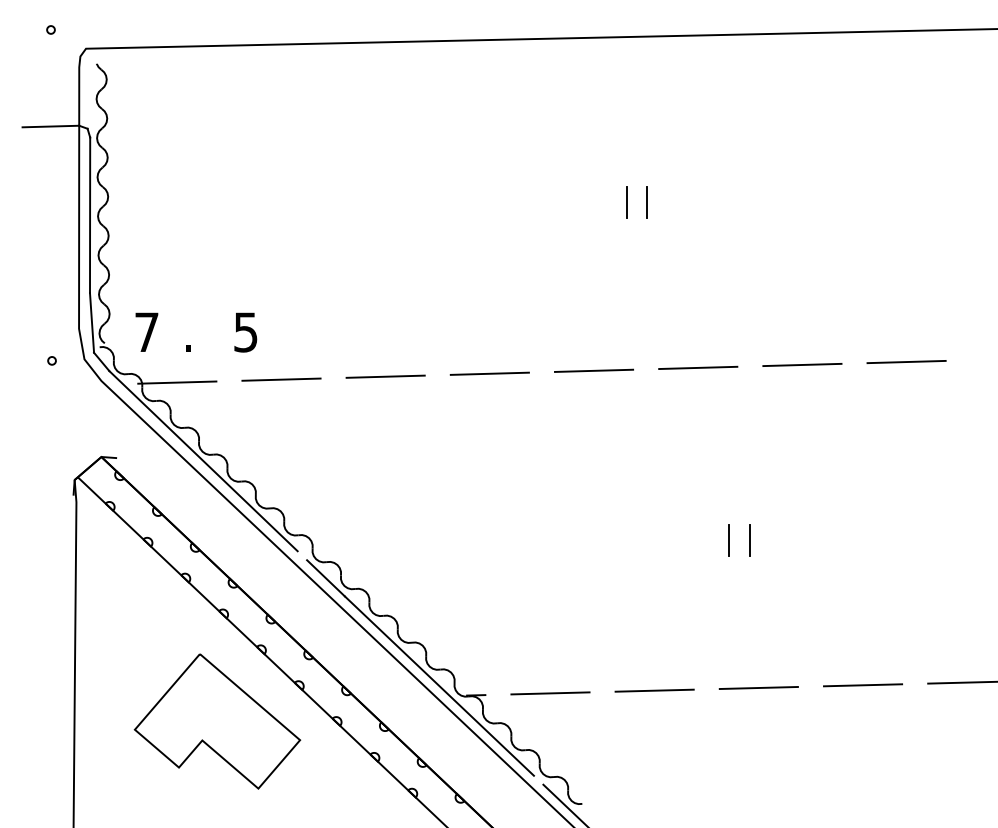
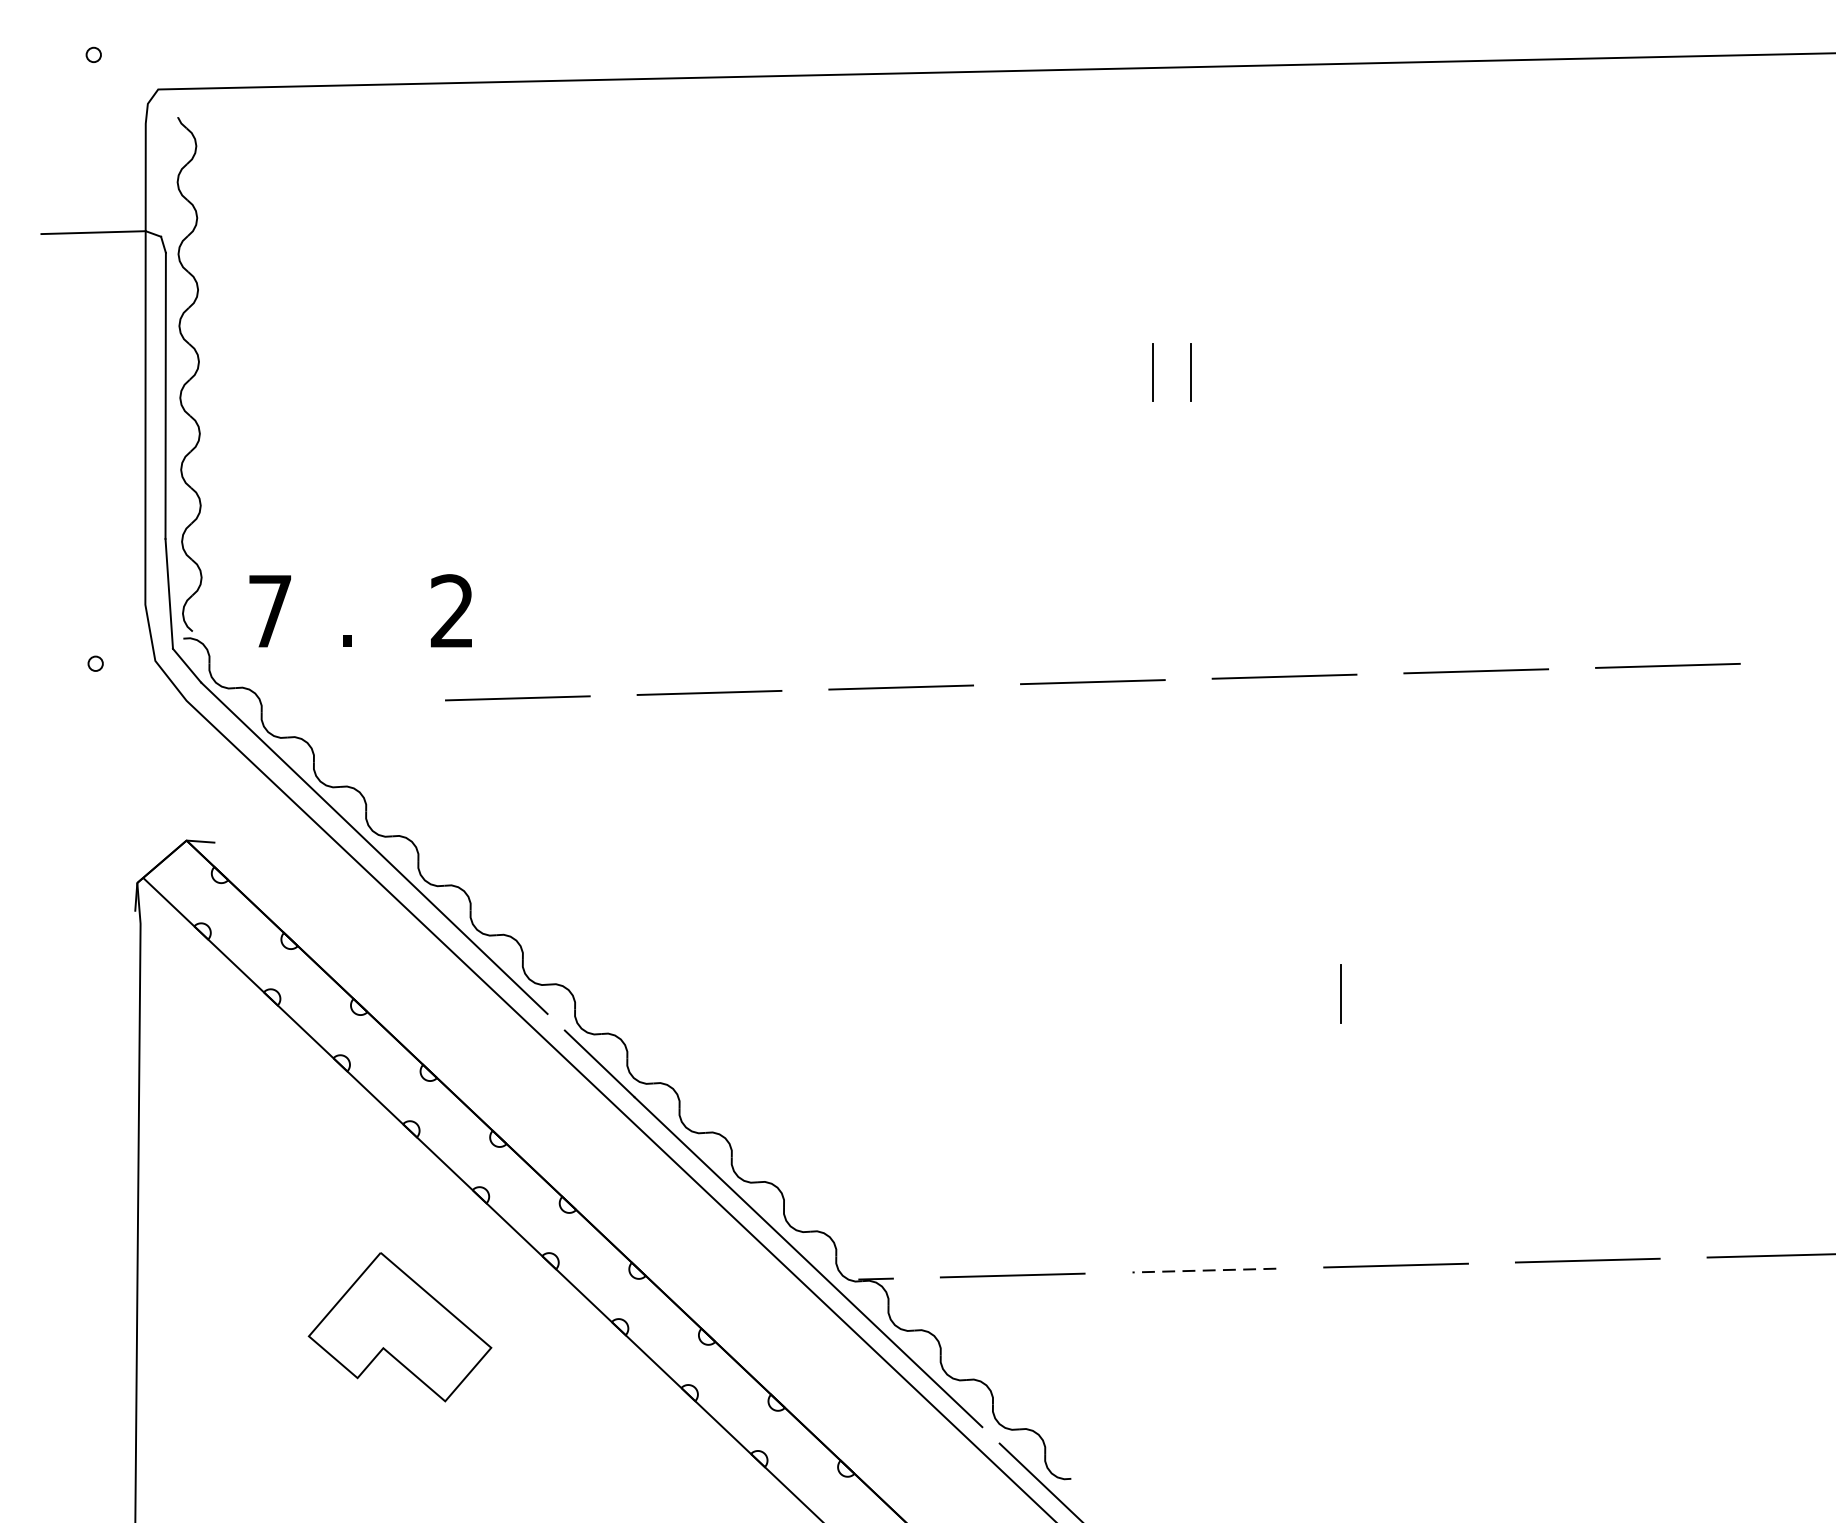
text: (245, 332) -> (451, 611), 5 -> 2
line: (177, 382) -> (326, 703), removed
line: (749, 540) -> (1378, 994), removed
line: (654, 690) -> (1204, 1270), solid -> dashed
part: (217, 721) -> (400, 1327), size x0.6

